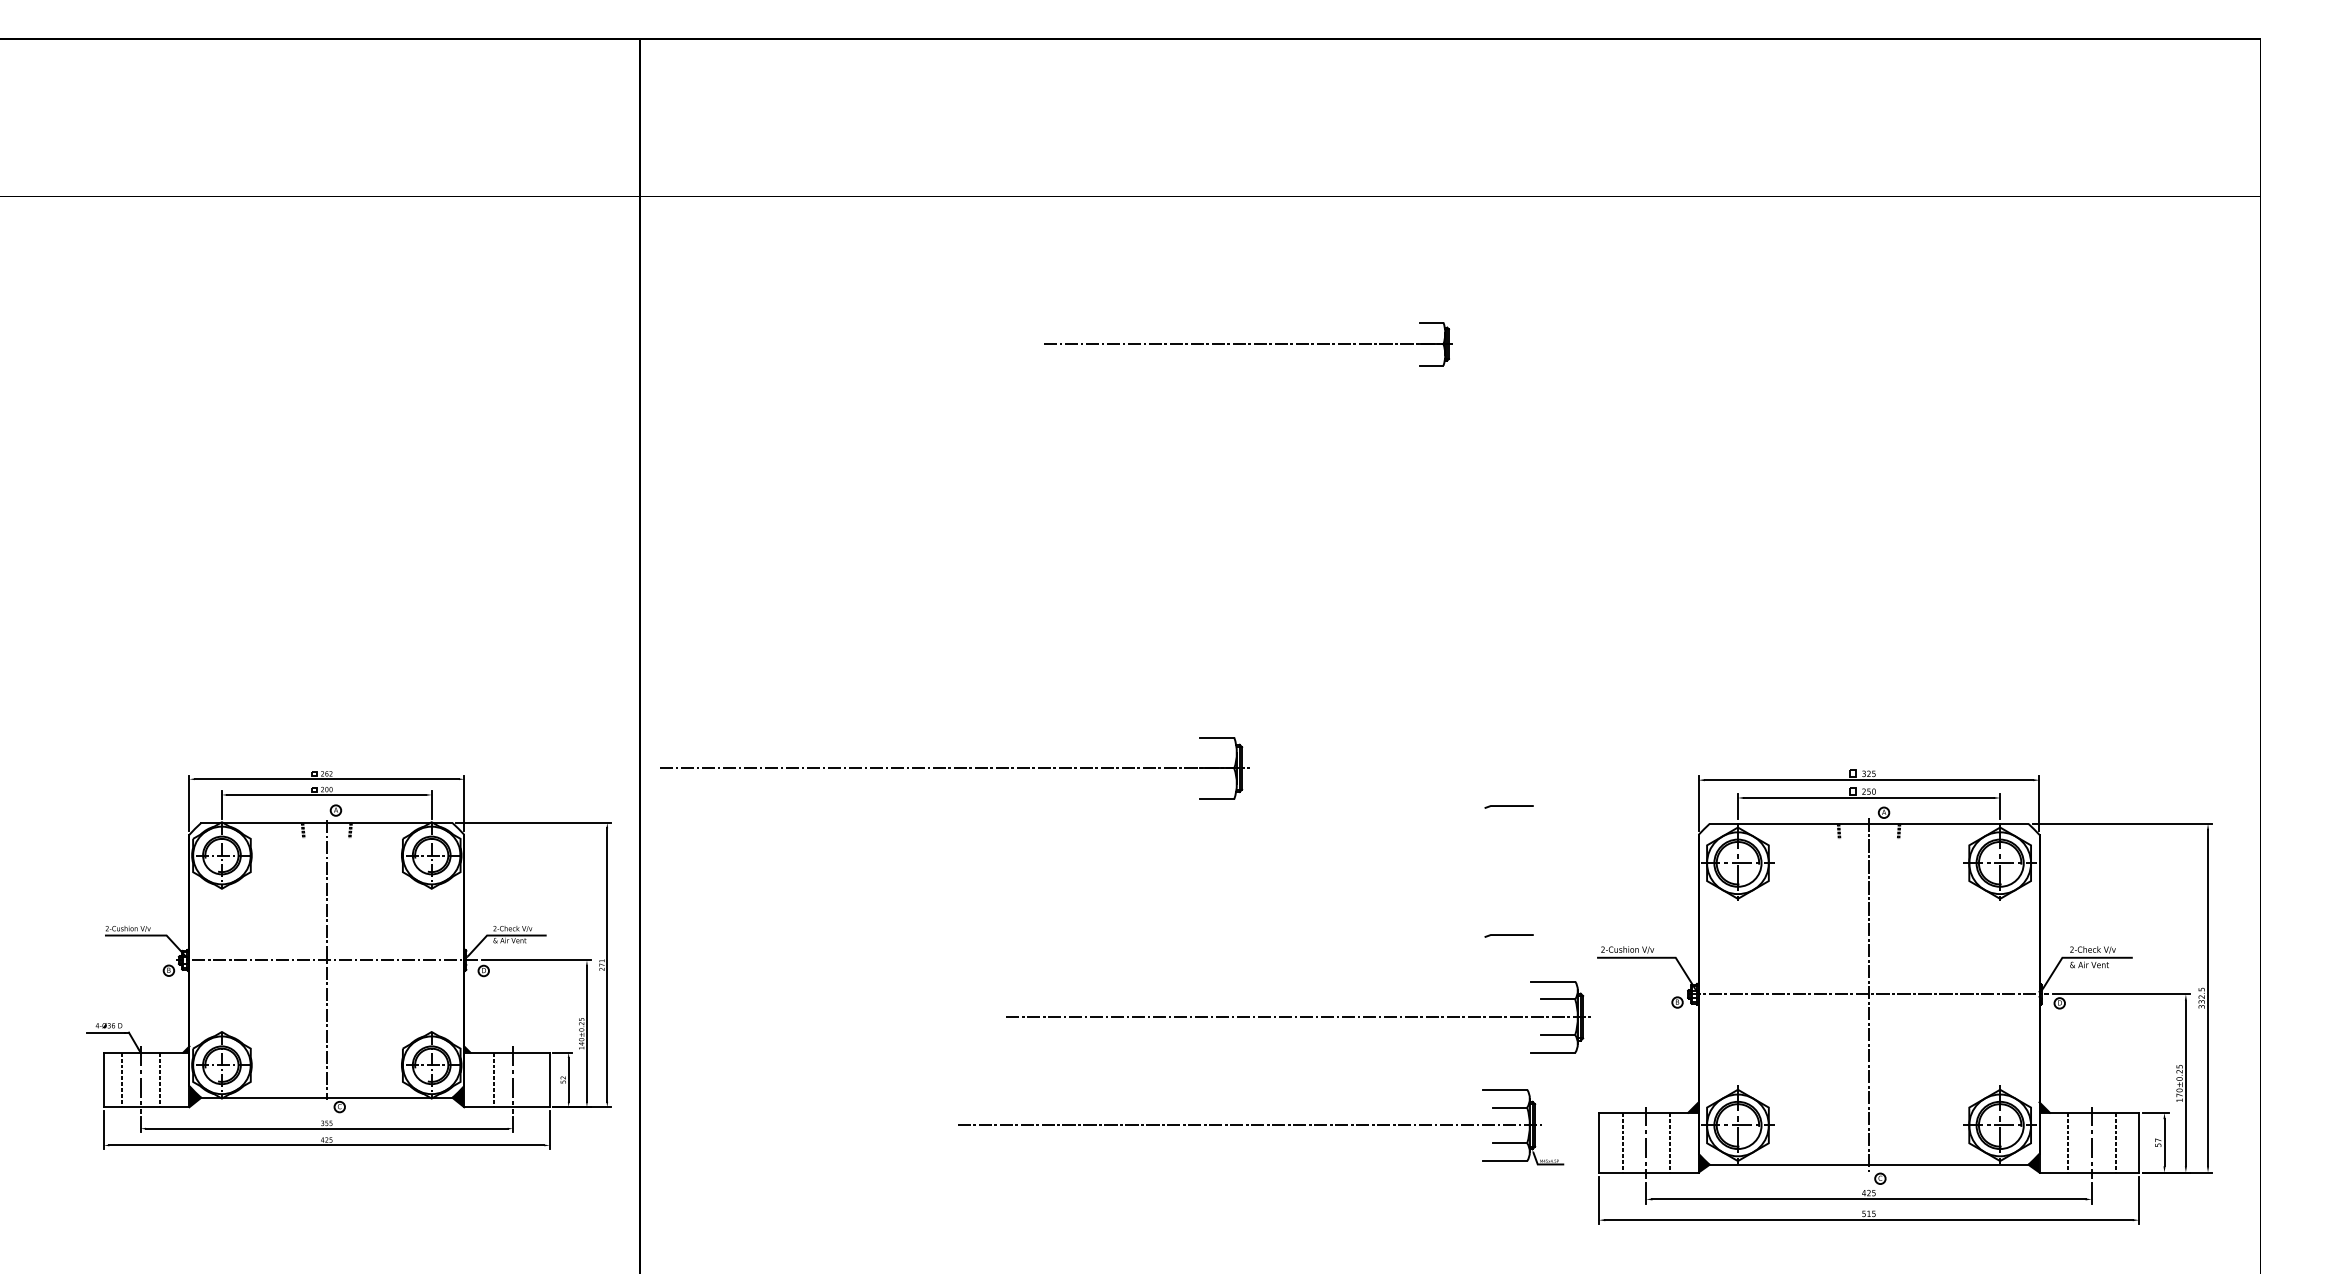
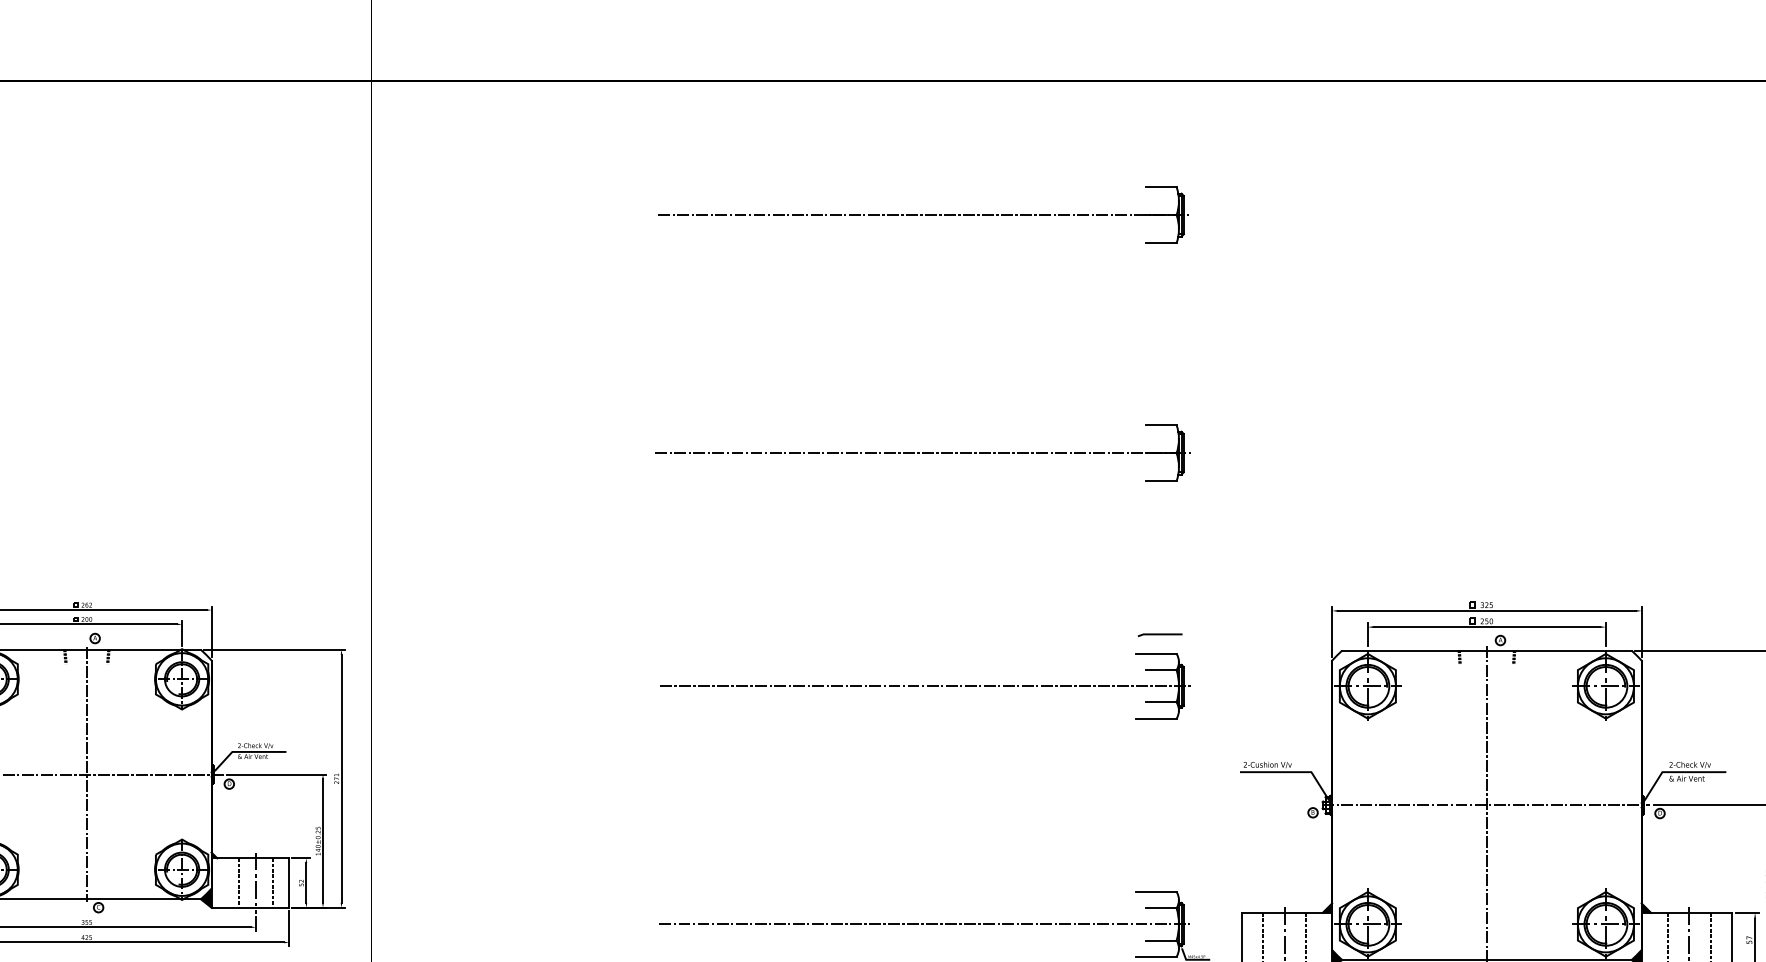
part: (1247, 343) -> (922, 214), size x1.43
part: (954, 768) -> (922, 453), moved
line: (1508, 935) -> (1159, 751), removed
part: (1298, 1017) -> (925, 686), moved
line: (531, 1079) -> (272, 882), added

